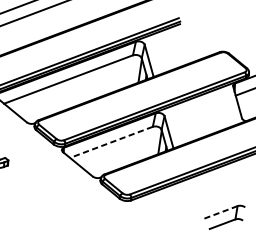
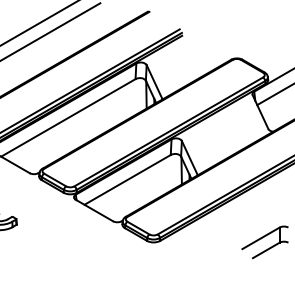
line: (111, 141) -> (127, 179), dashed -> solid
line: (220, 213) -> (261, 238), dashed -> solid

